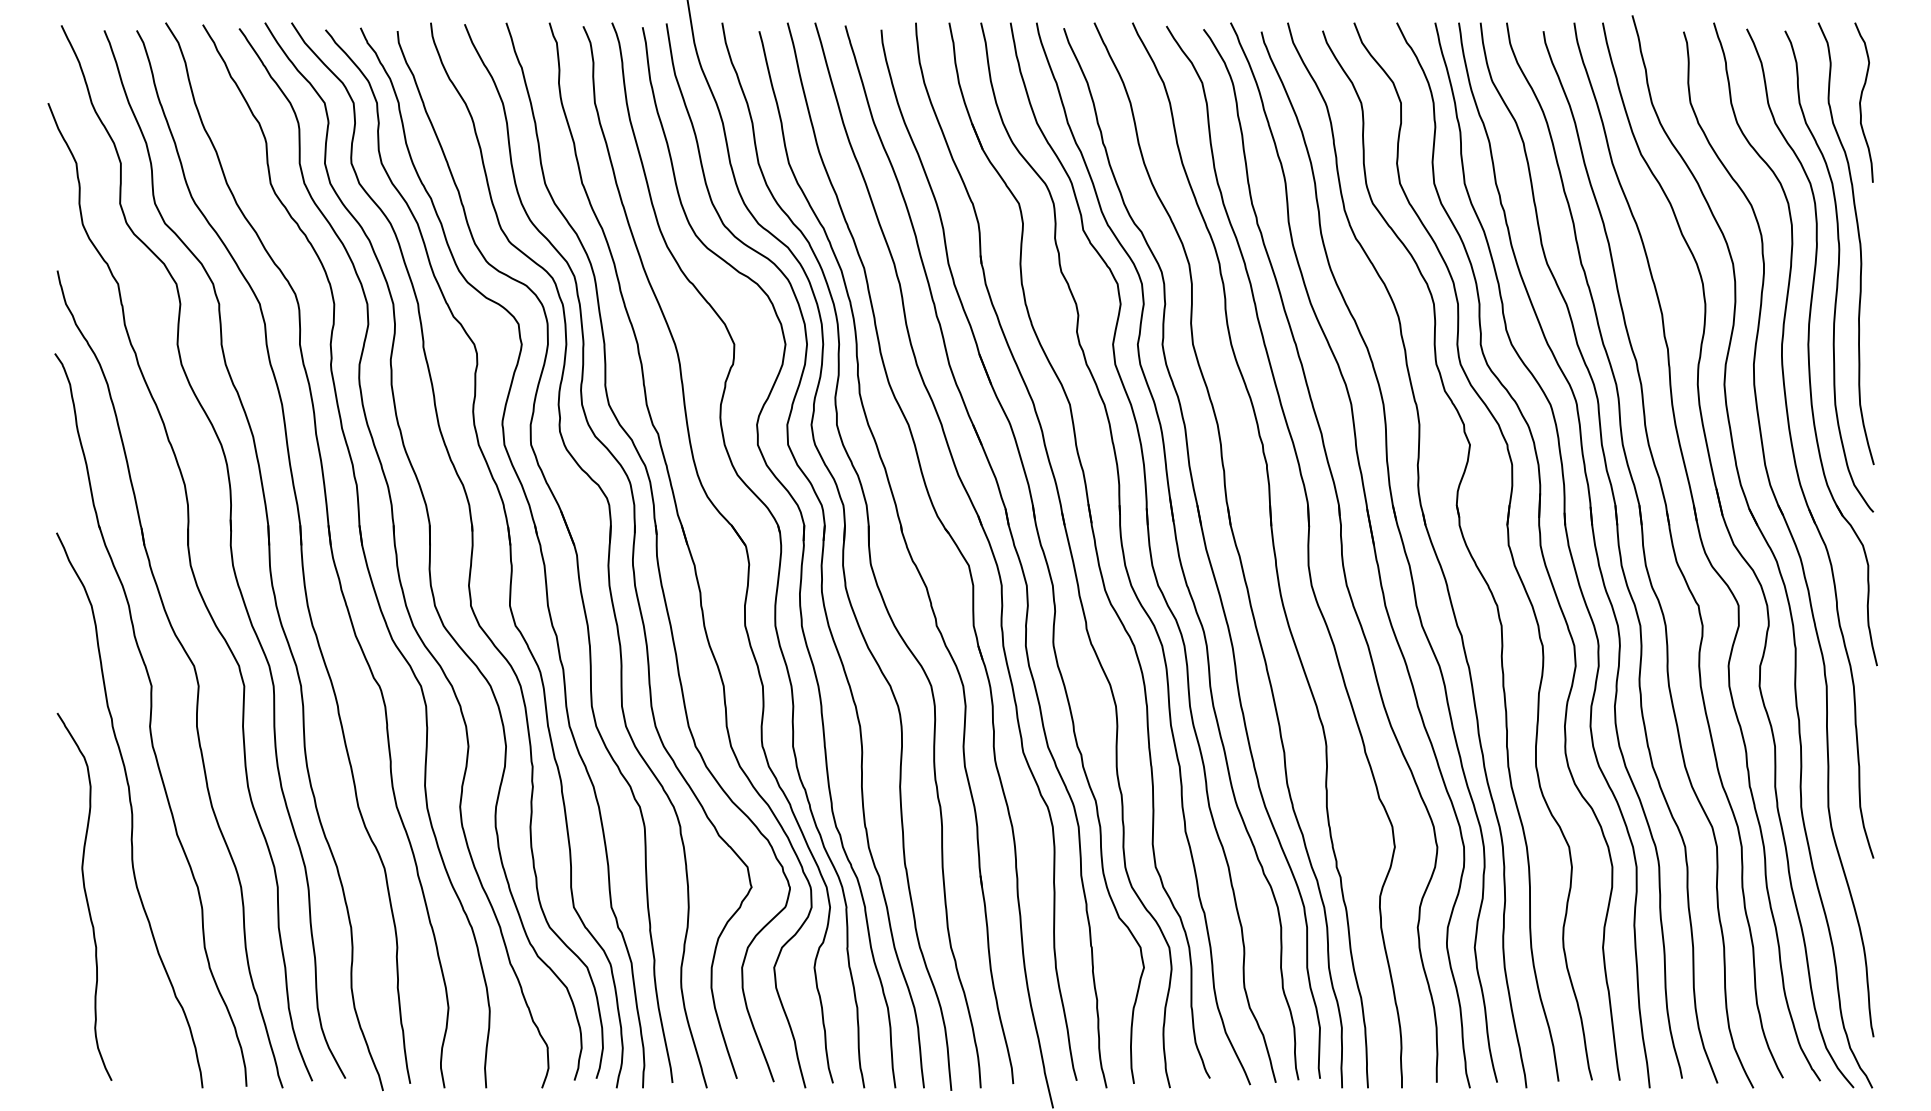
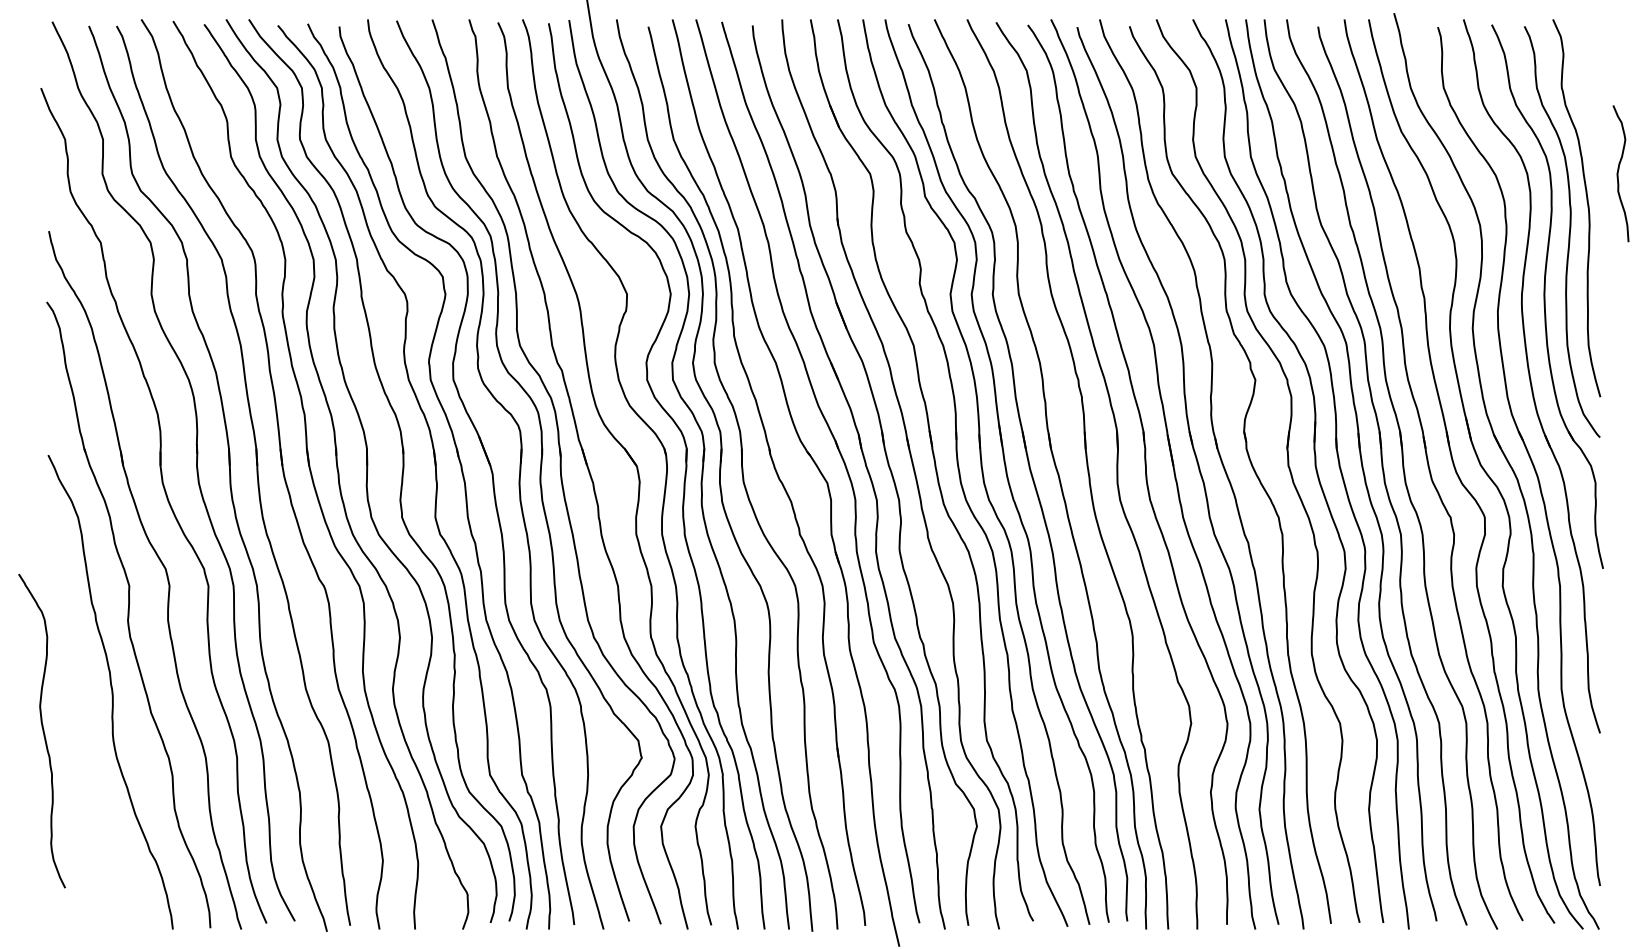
curve: (1861, 102) -> (1618, 173), moved
curve: (85, 896) -> (42, 730), moved

